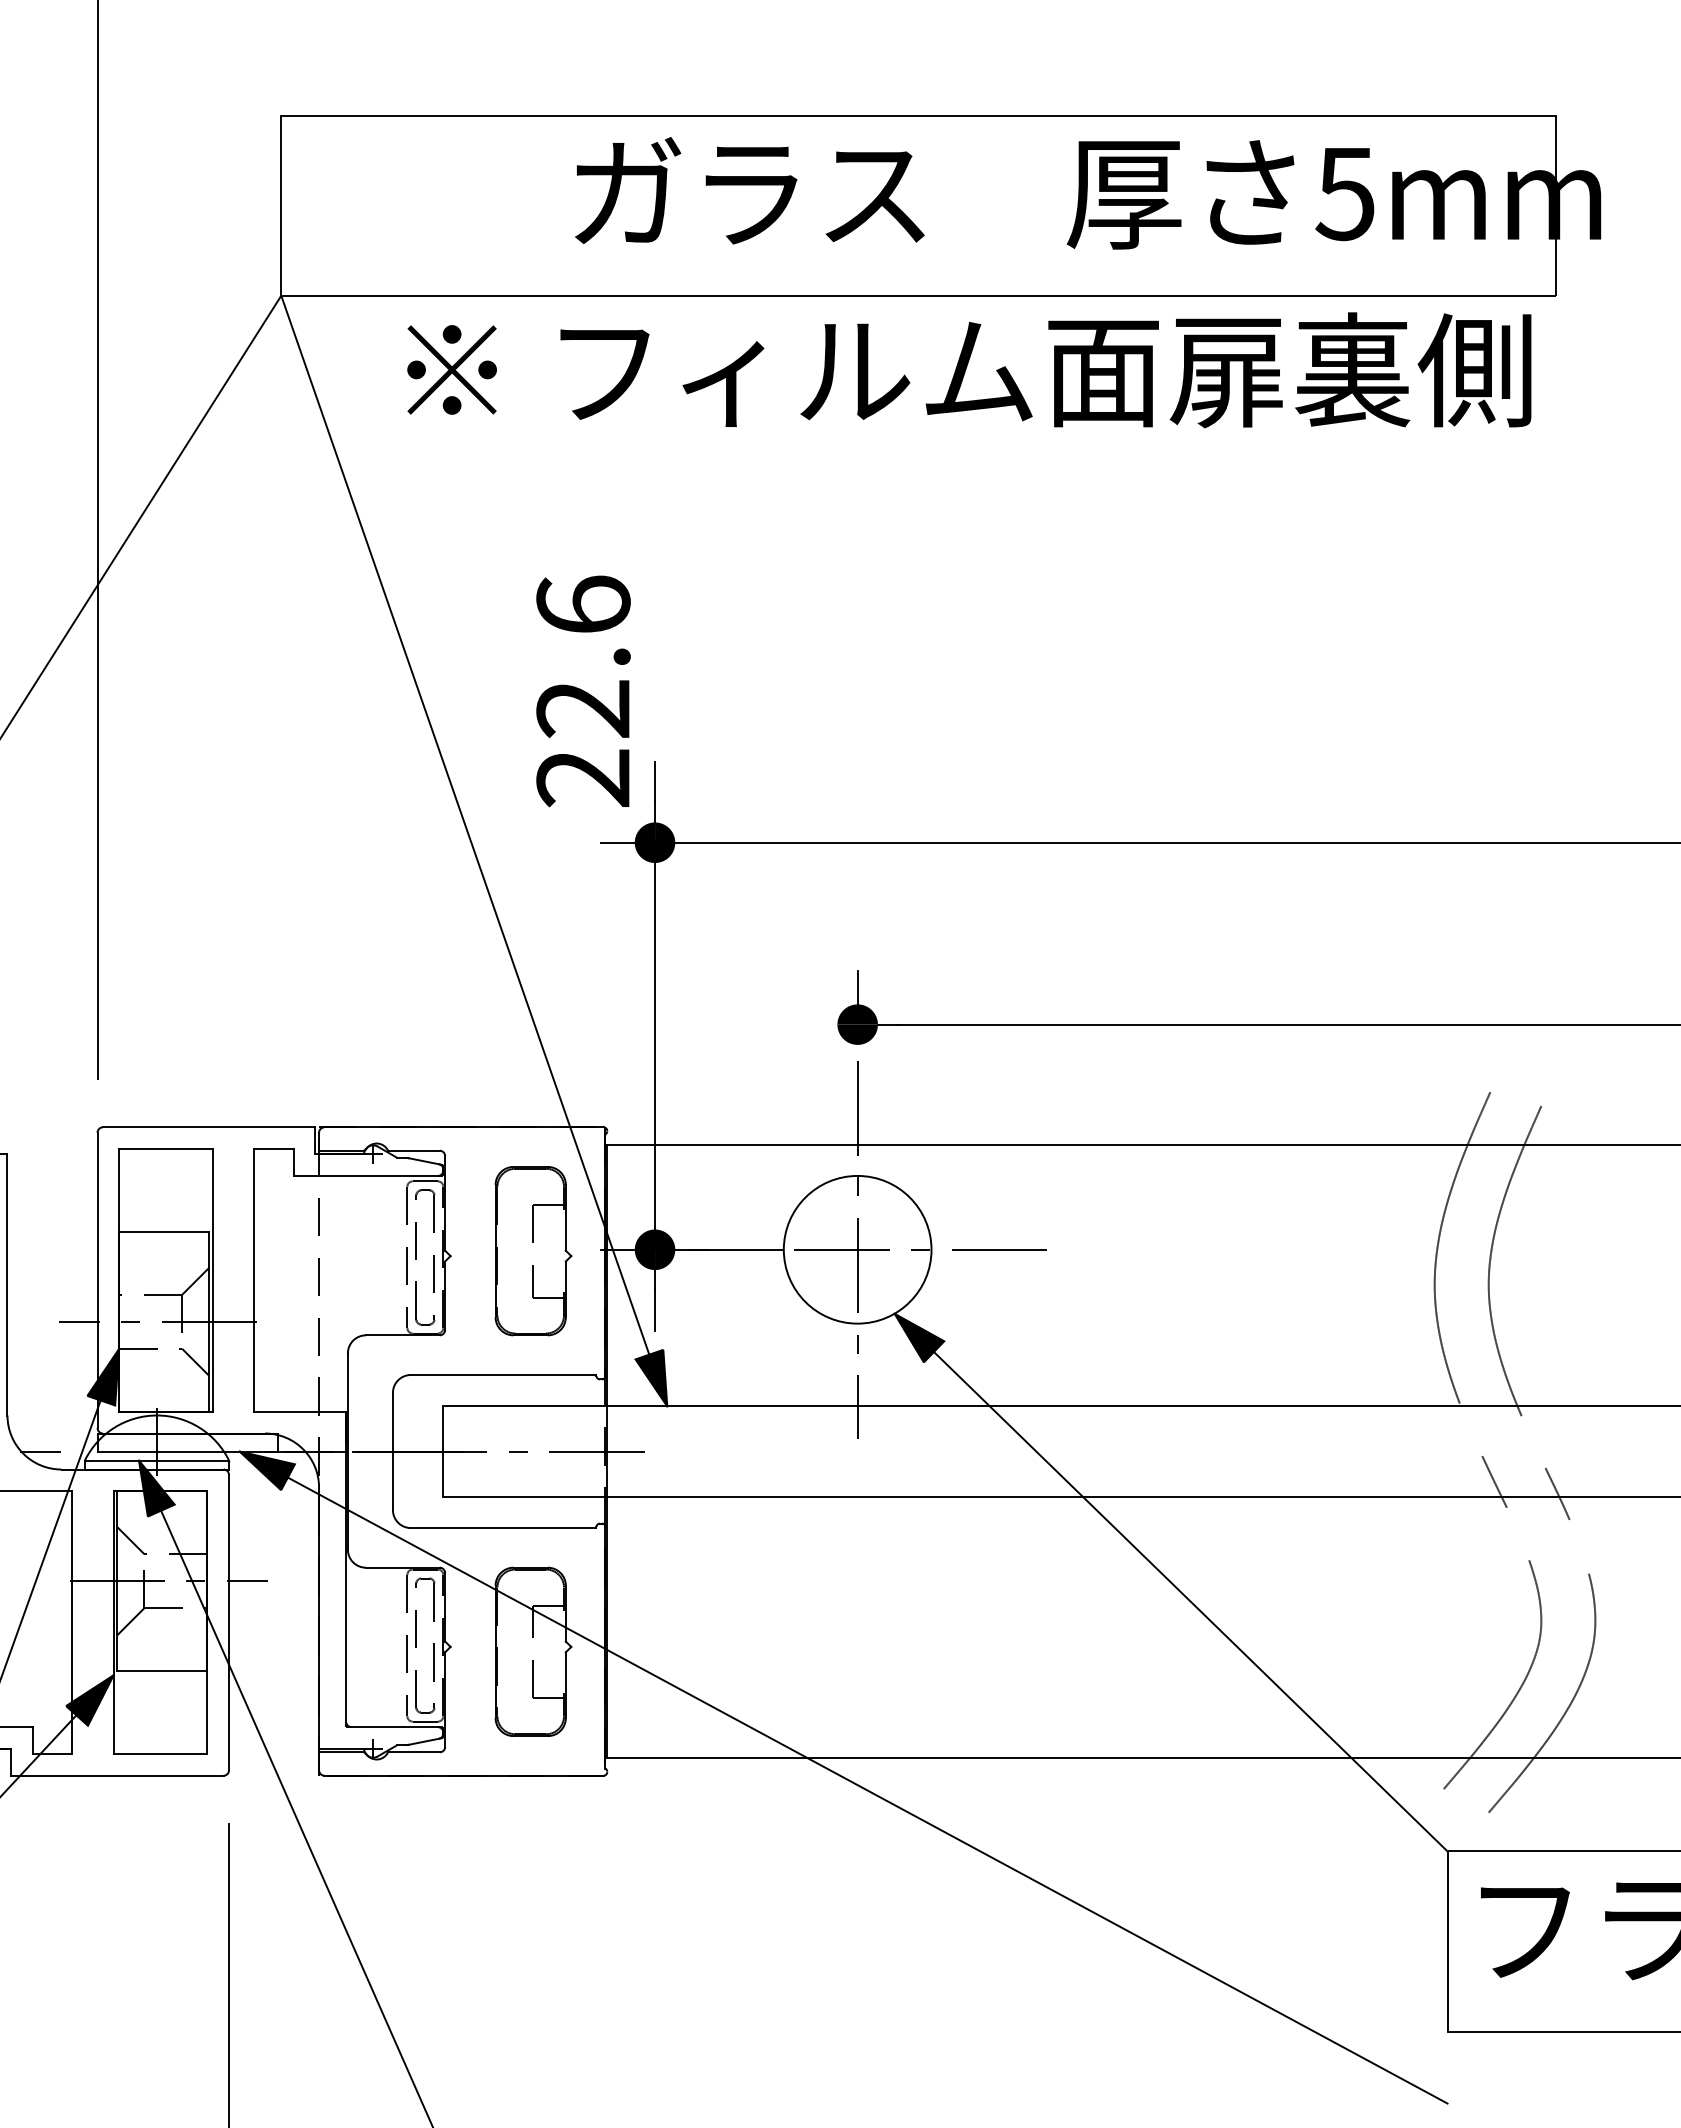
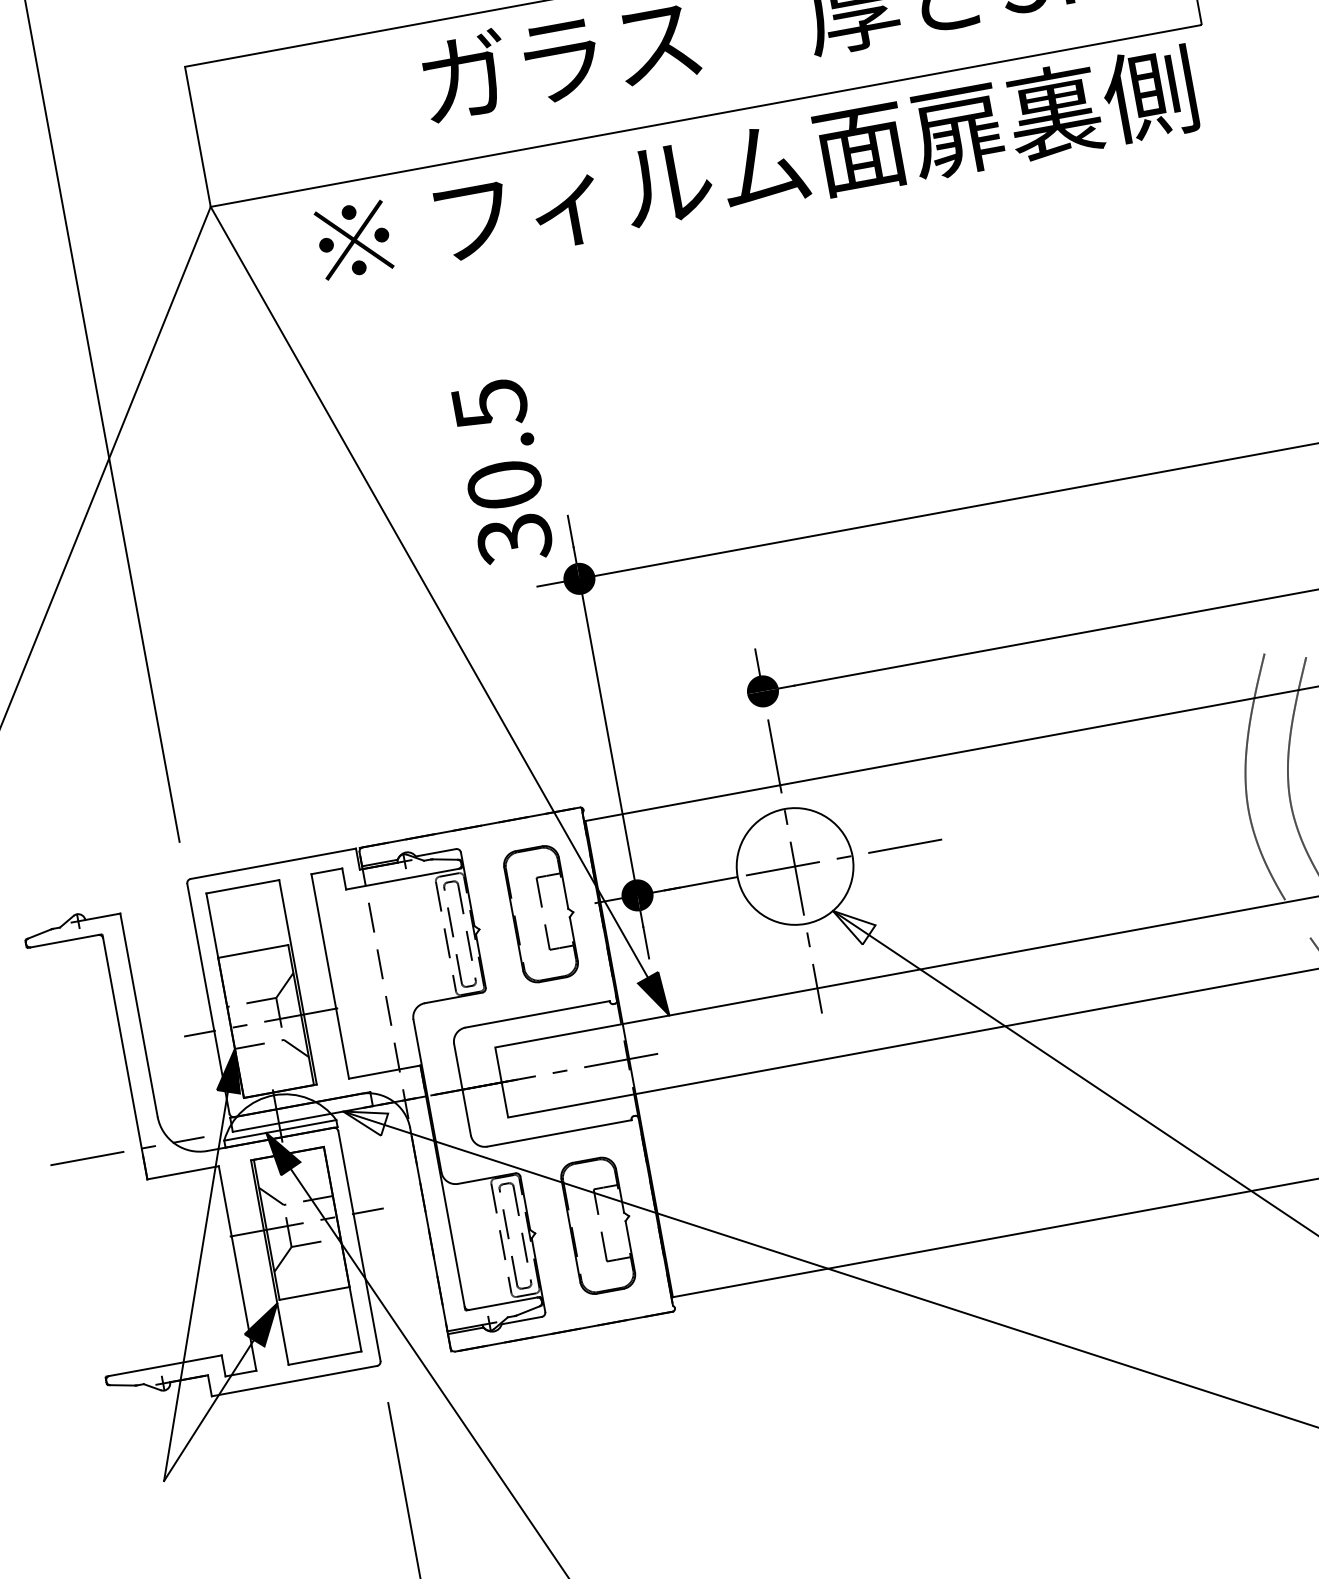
text: (583, 691) -> (502, 471), 22.6 -> 30.5
fill: (919, 1337) -> (855, 925), removed
fill: (266, 1470) -> (366, 1122), removed

